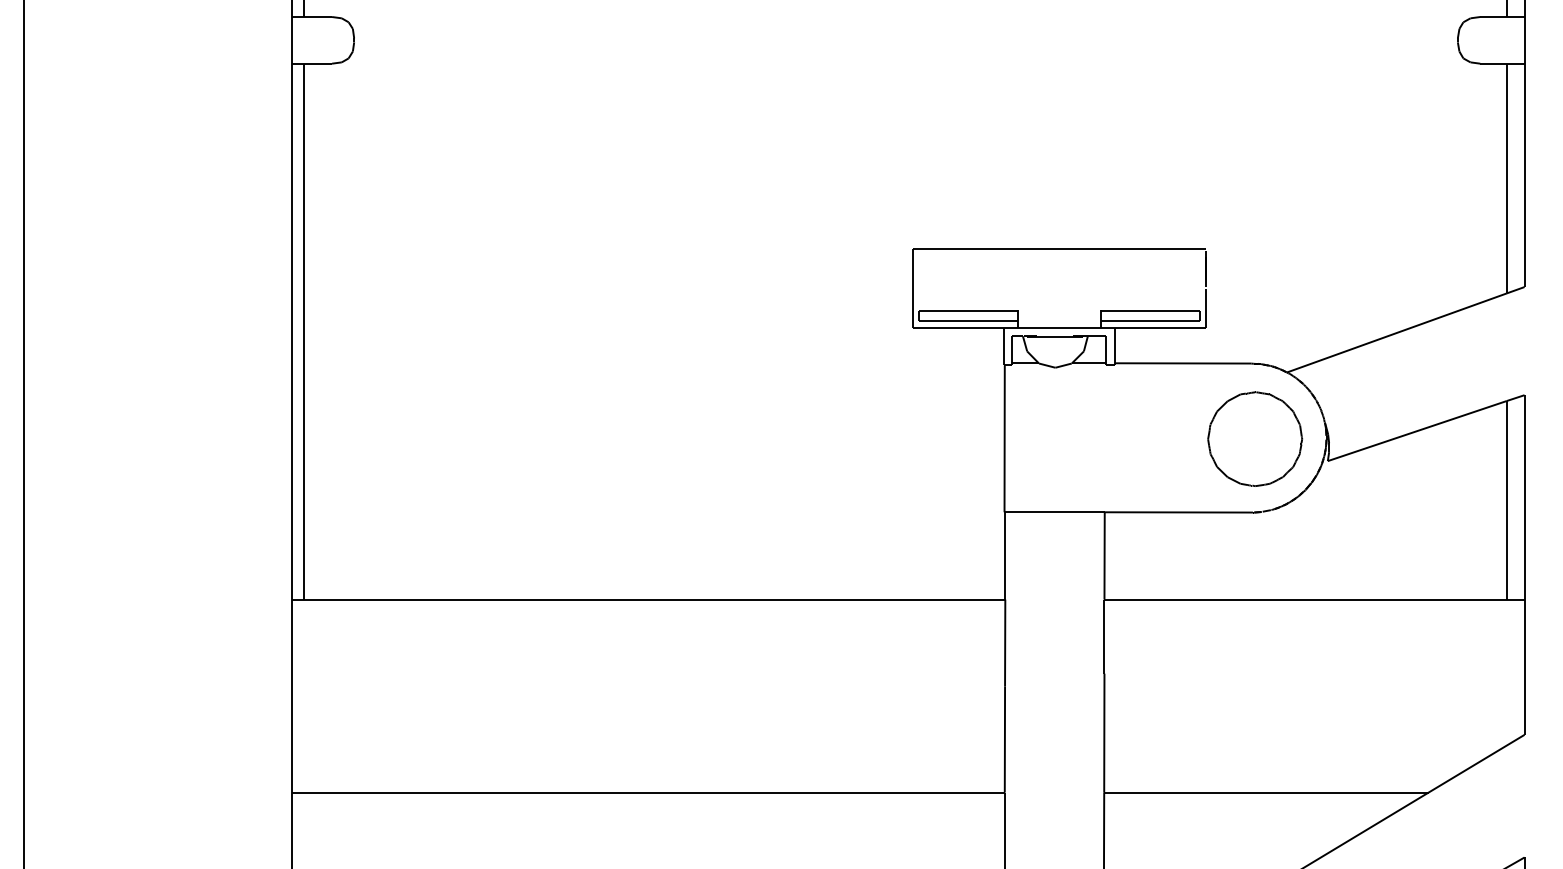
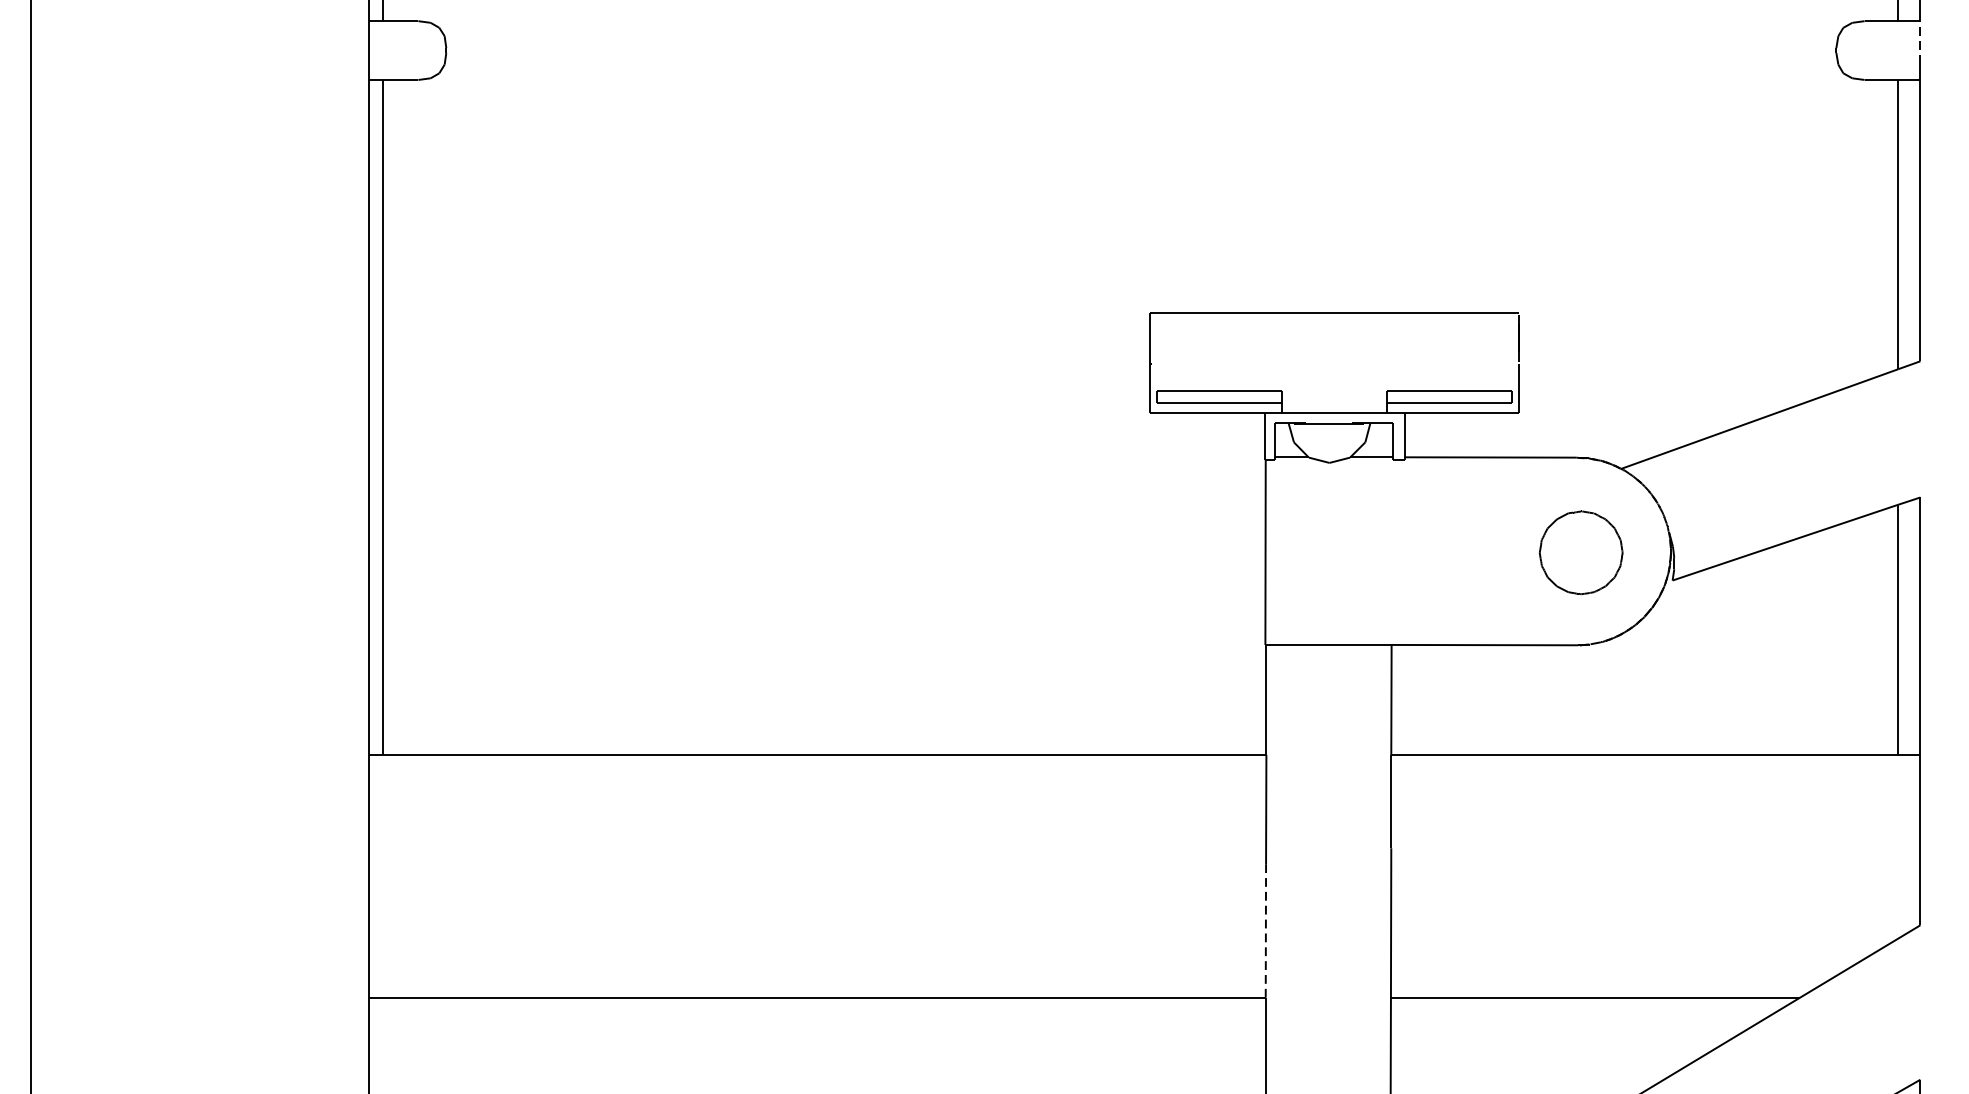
line: (1524, 33) -> (1920, 41), solid -> dashed
part: (1255, 438) -> (1581, 552), size x0.7
line: (1004, 739) -> (1265, 931), solid -> dashed

